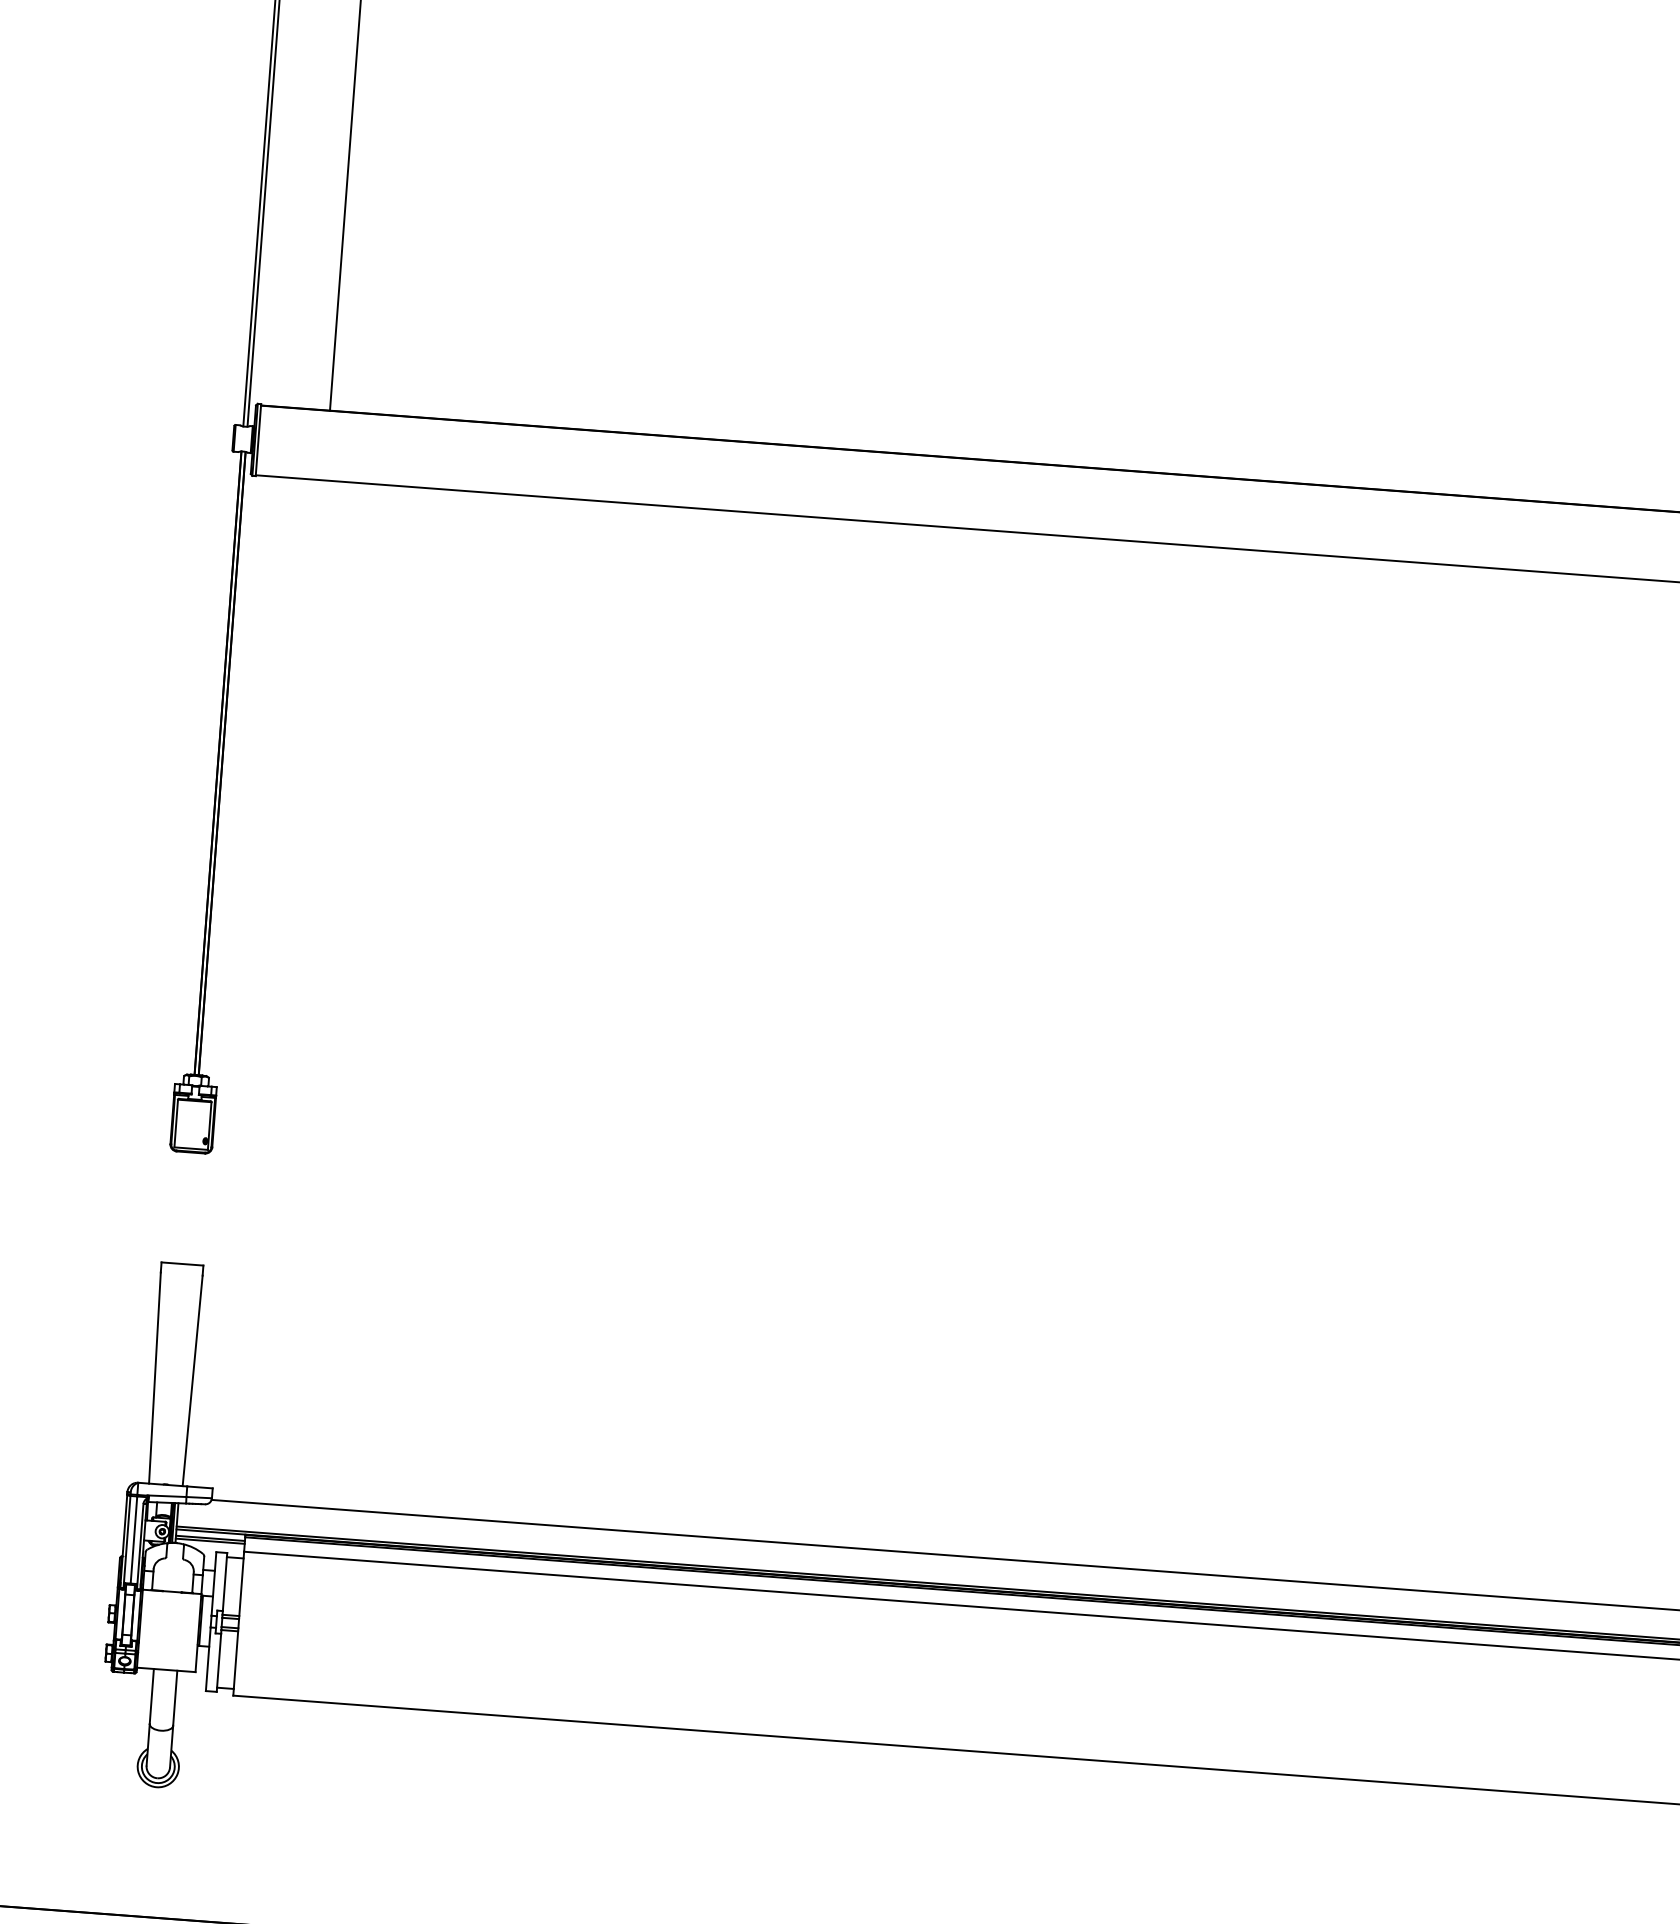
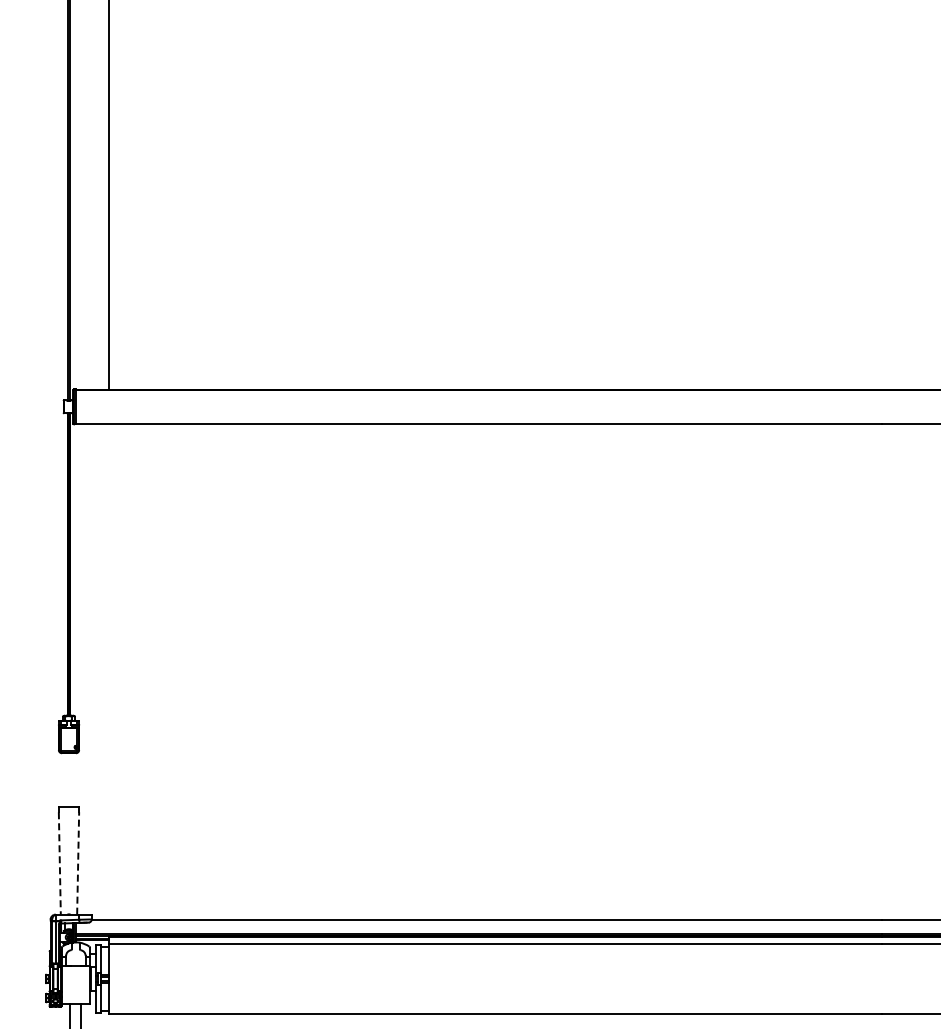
line: (154, 1378) -> (59, 863), solid -> dashed
line: (193, 1378) -> (78, 862), solid -> dashed

